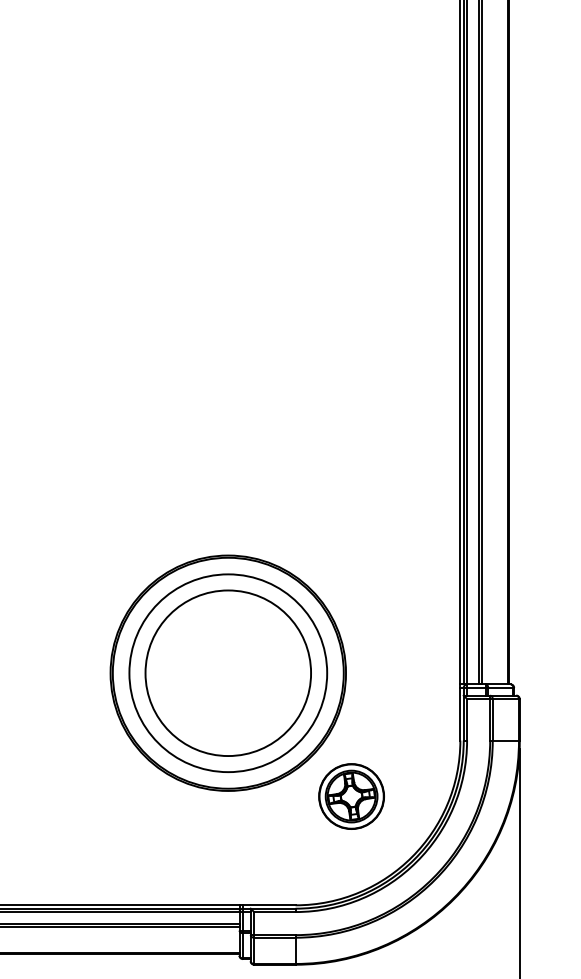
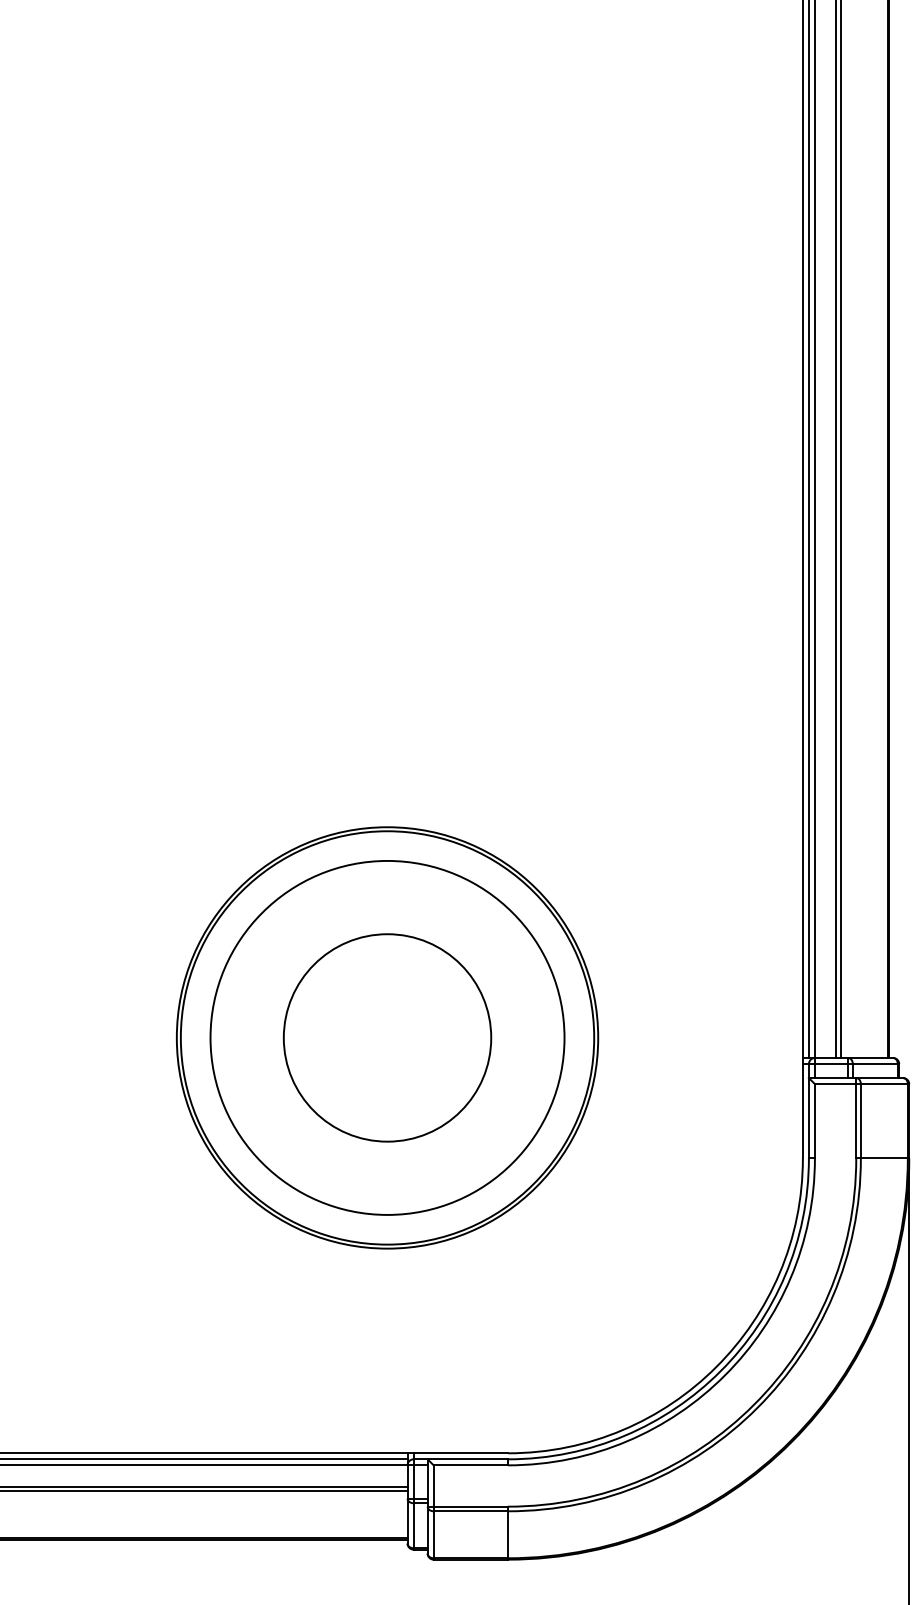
circle: (228, 673) -> (387, 1038), size x0.7
part: (351, 796) -> (608, 1258), removed

